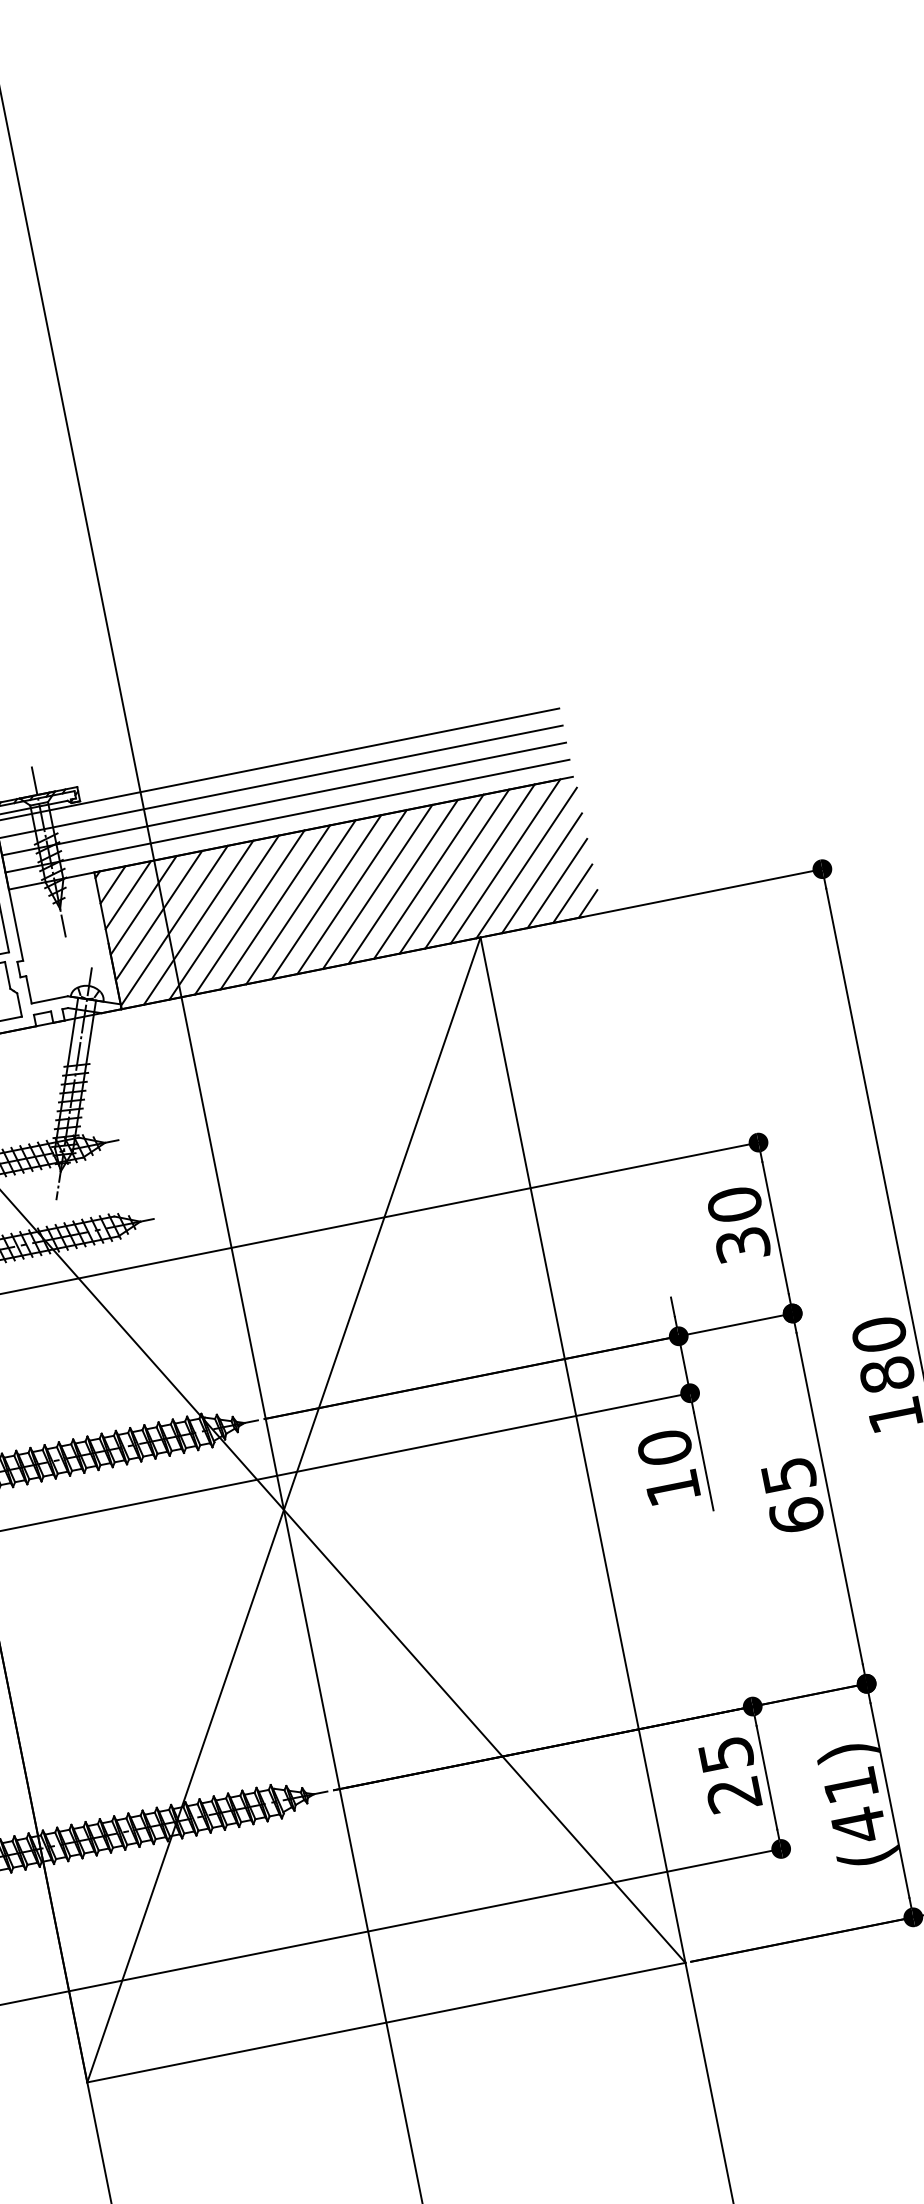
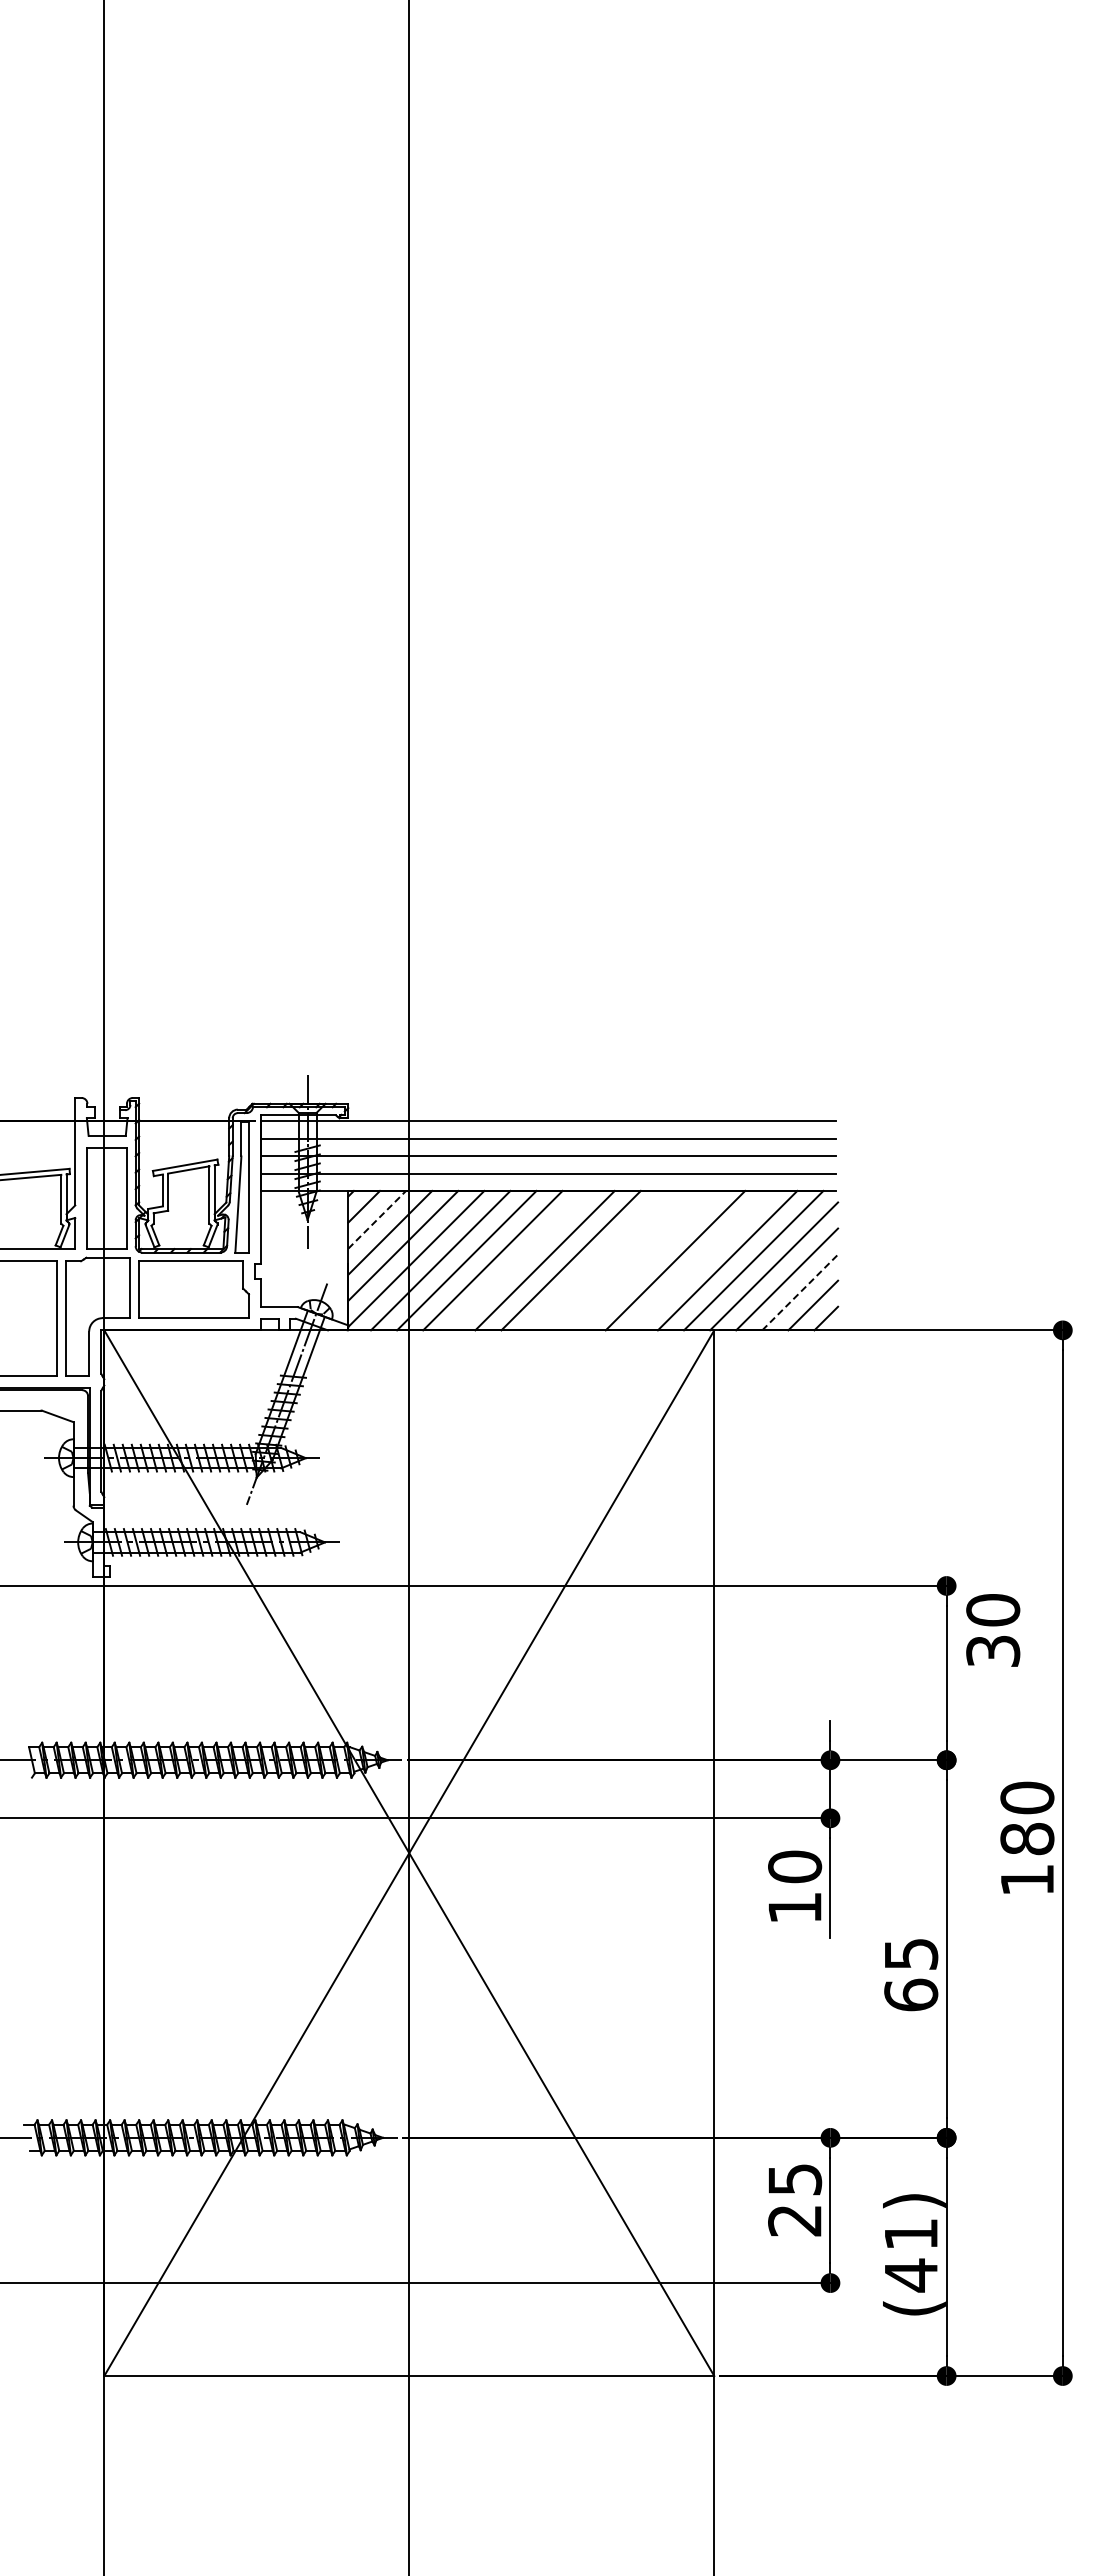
line: (454, 871) -> (701, 1260), removed
line: (403, 881) -> (649, 1260), removed
line: (557, 883) -> (800, 1292), solid -> dashed
line: (377, 886) -> (623, 1260), removed
line: (351, 892) -> (596, 1260), removed
line: (128, 894) -> (377, 1219), solid -> dashed
line: (274, 907) -> (518, 1260), removed
text: (739, 1224) -> (993, 1630), moved
text: (793, 1496) -> (911, 1975), moved

